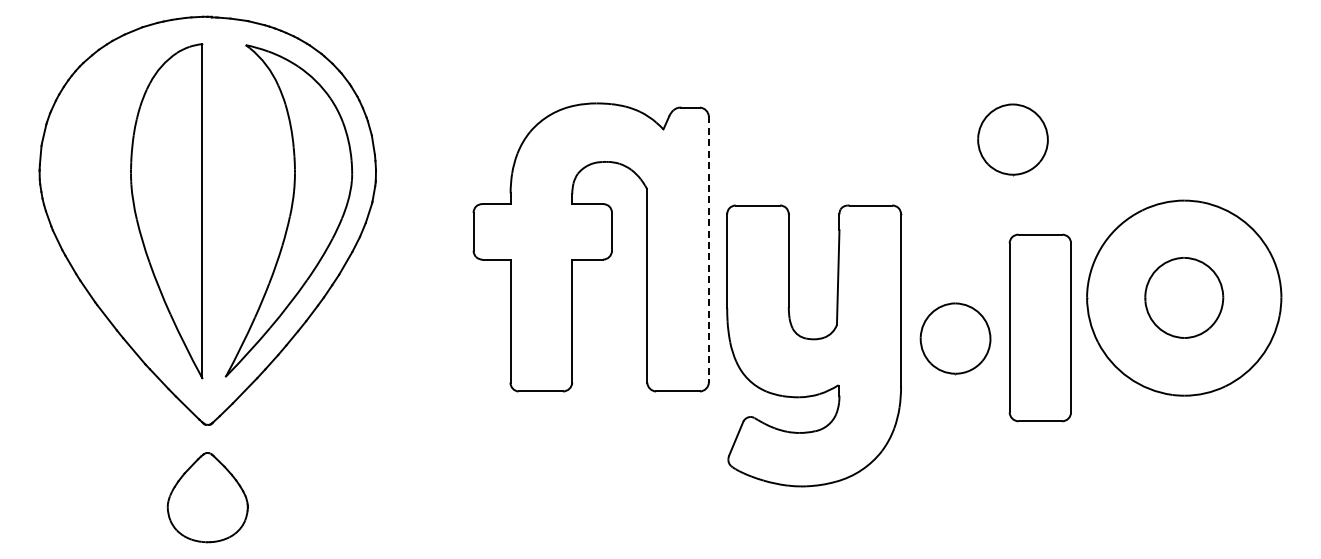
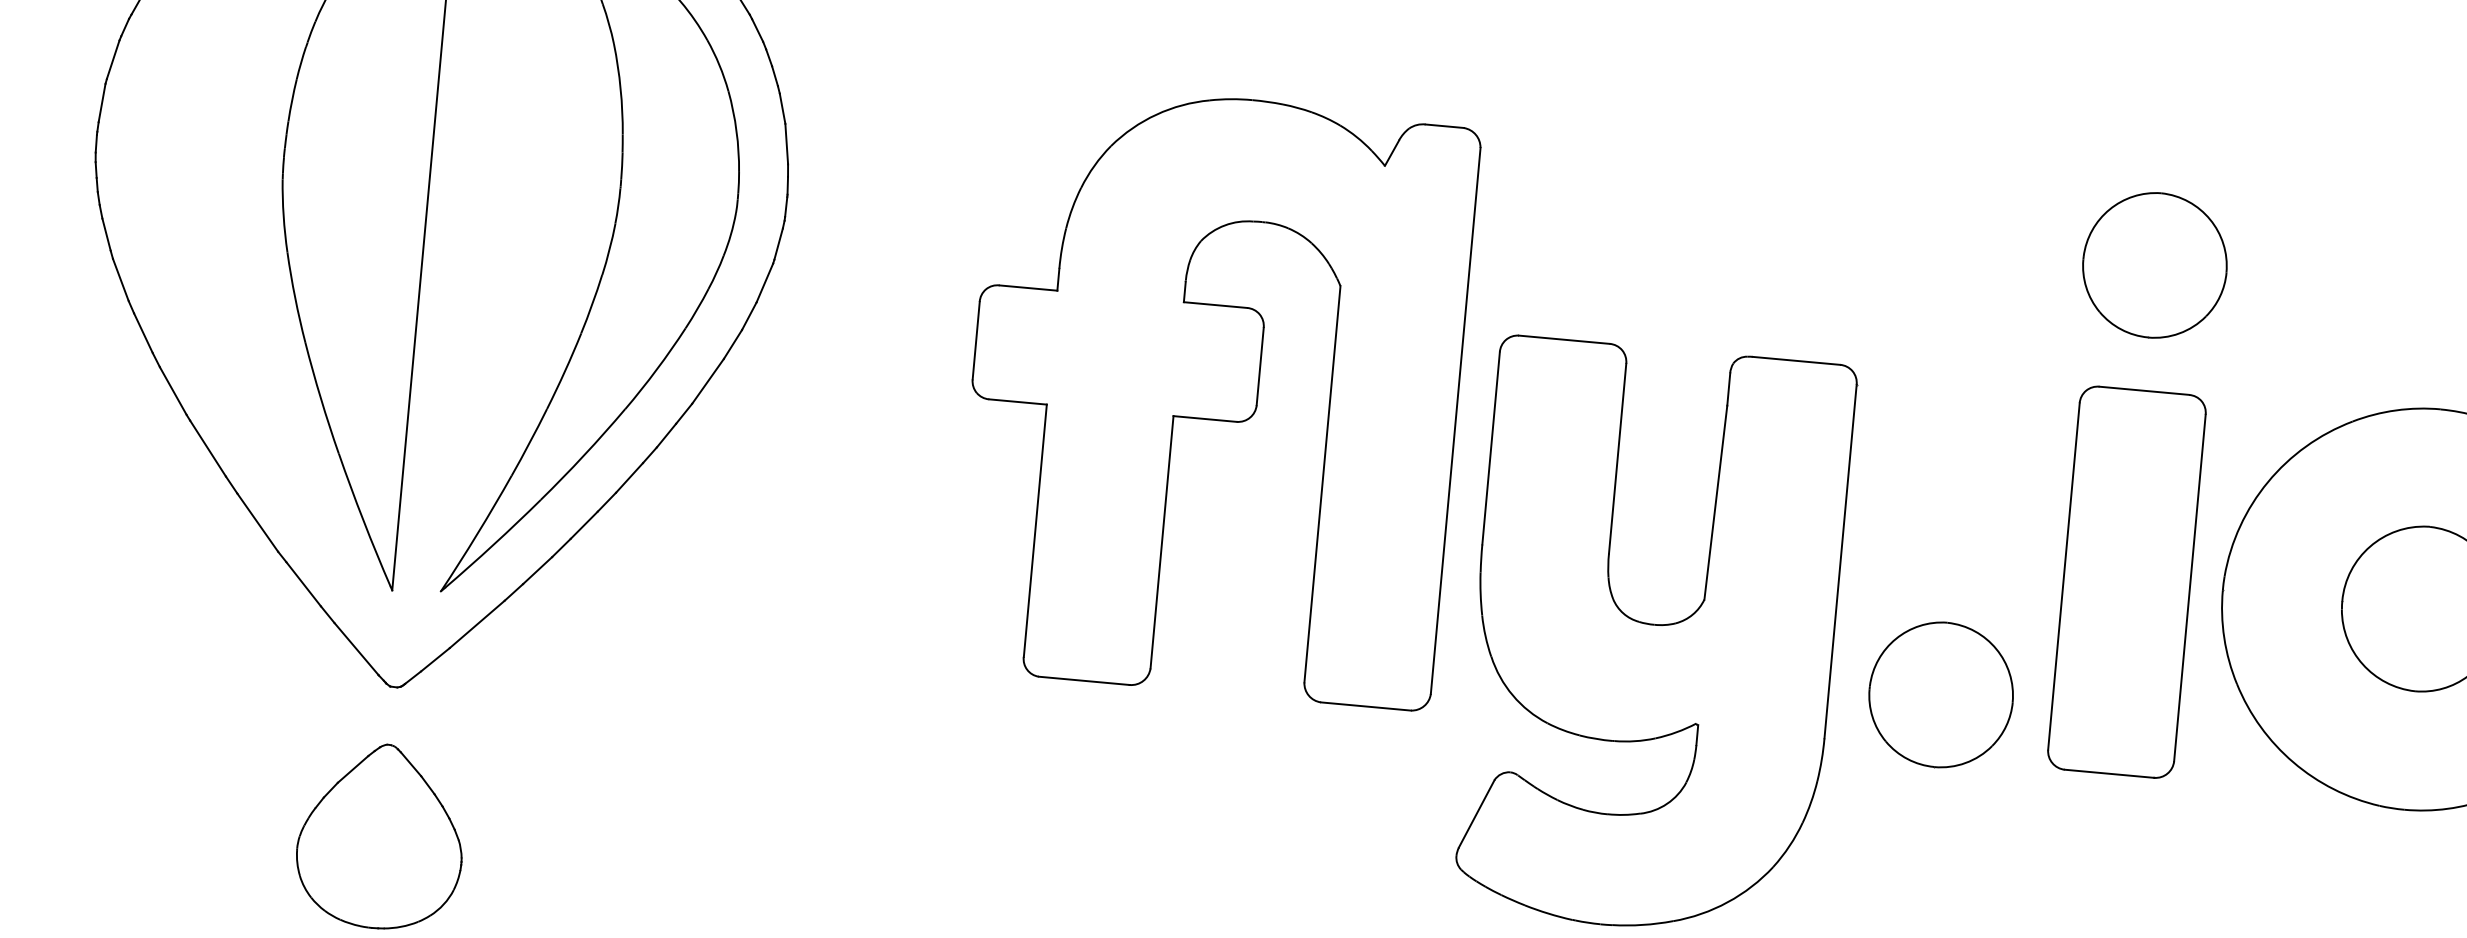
part: (1012, 139) -> (2153, 265), moved
line: (708, 250) -> (1454, 422), dashed -> solid
part: (1039, 327) -> (2125, 581), moved
part: (955, 338) -> (1941, 694), moved

